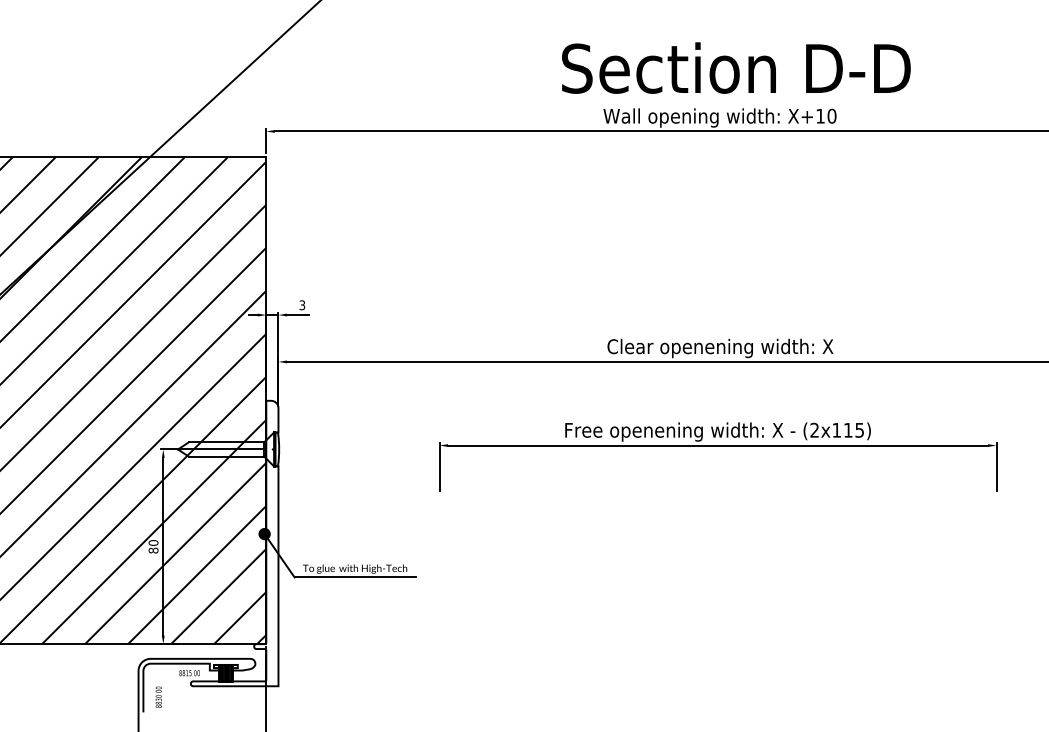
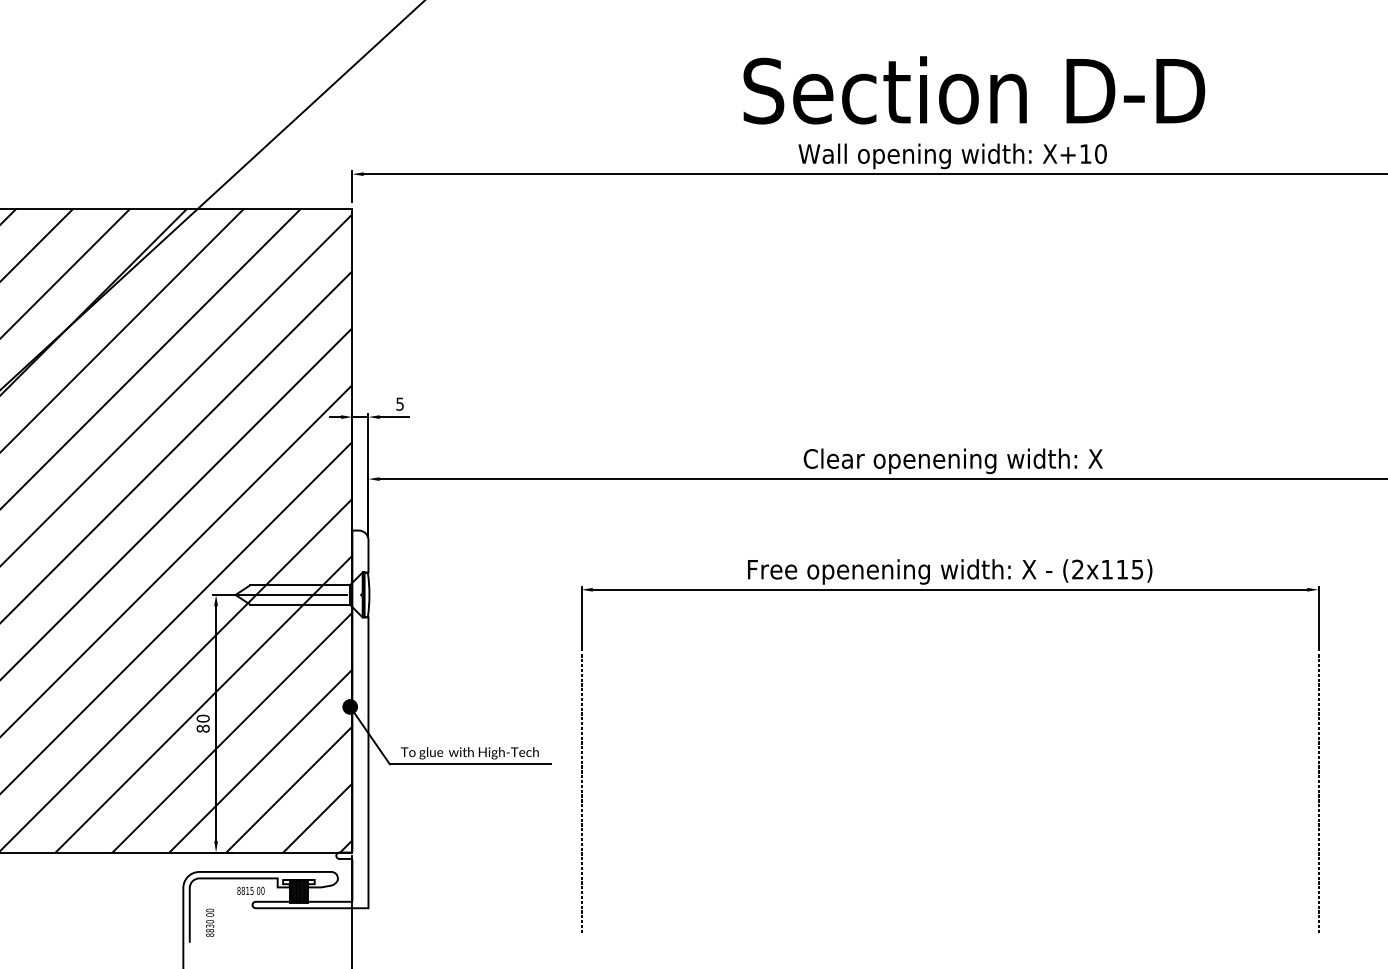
text: (301, 304) -> (399, 403), 3 -> 5
line: (439, 598) -> (581, 792), added
line: (996, 598) -> (1318, 792), added

